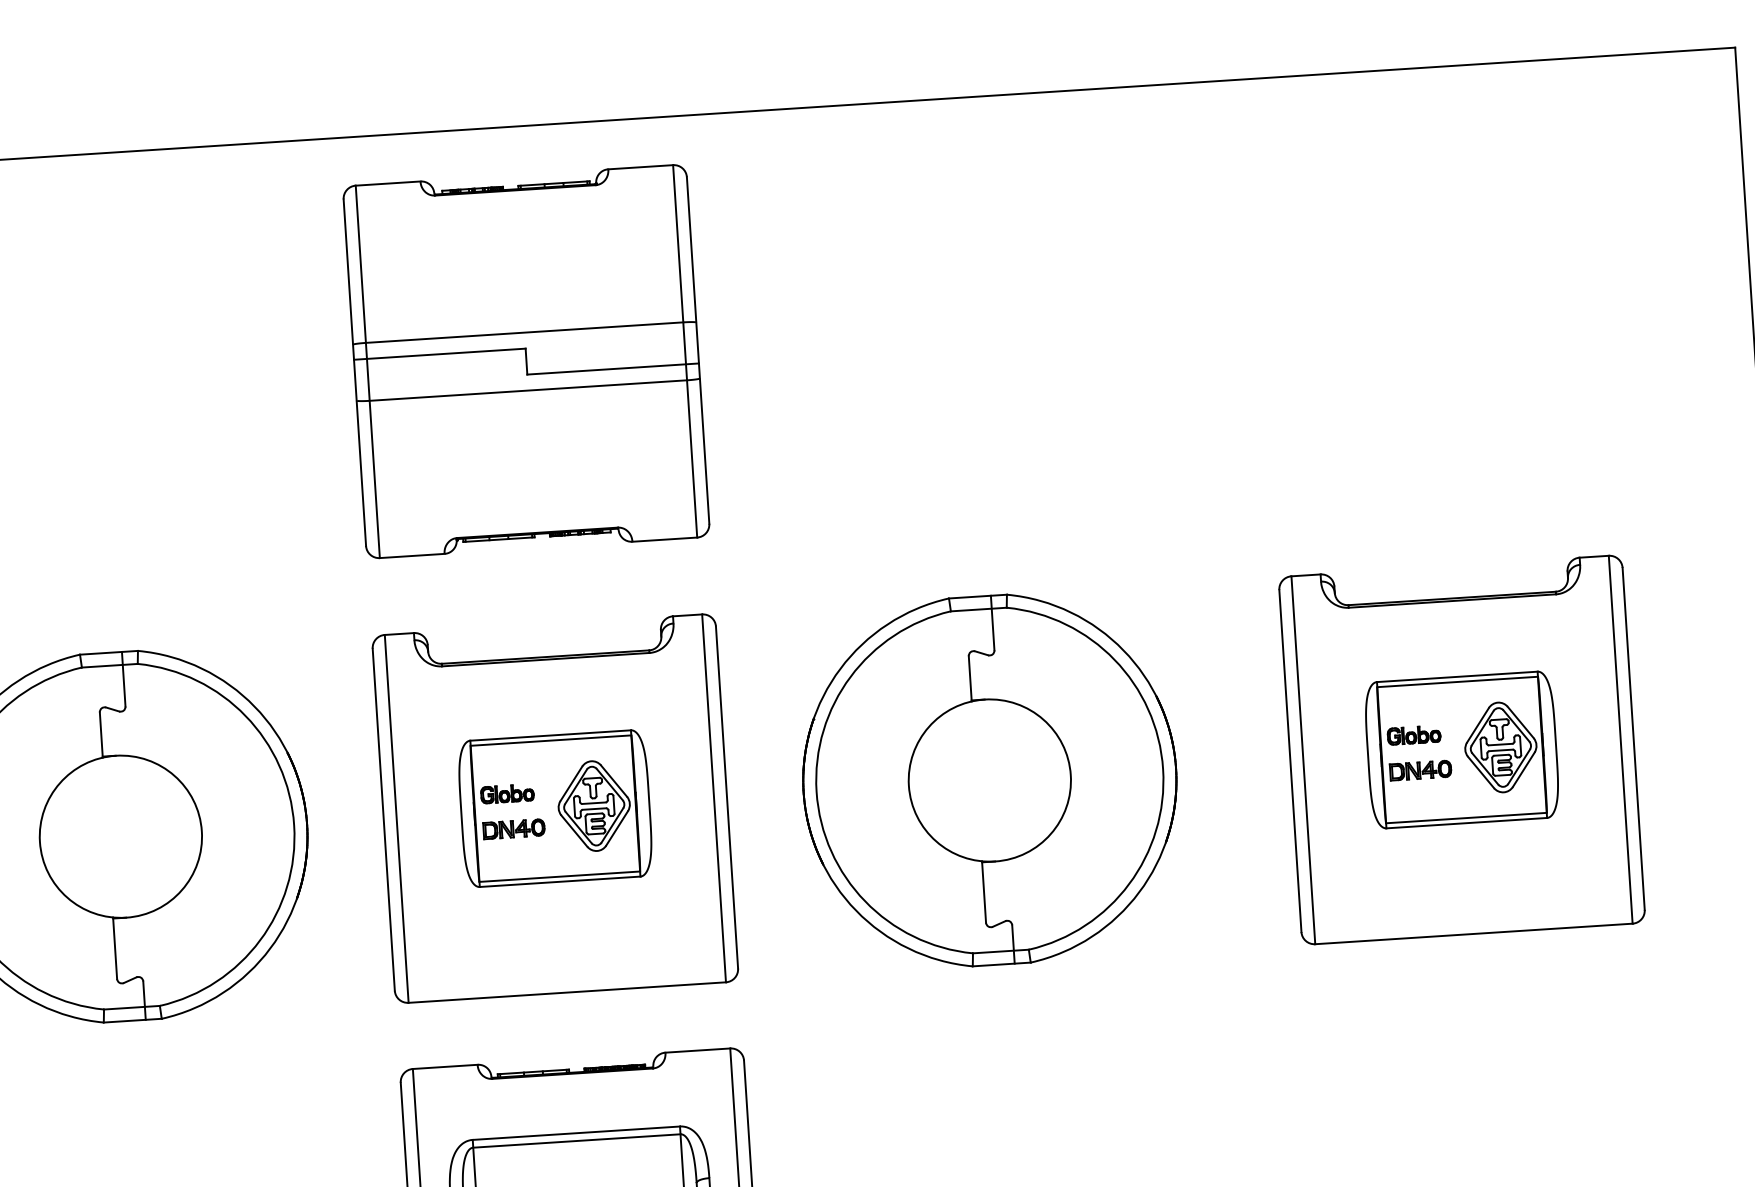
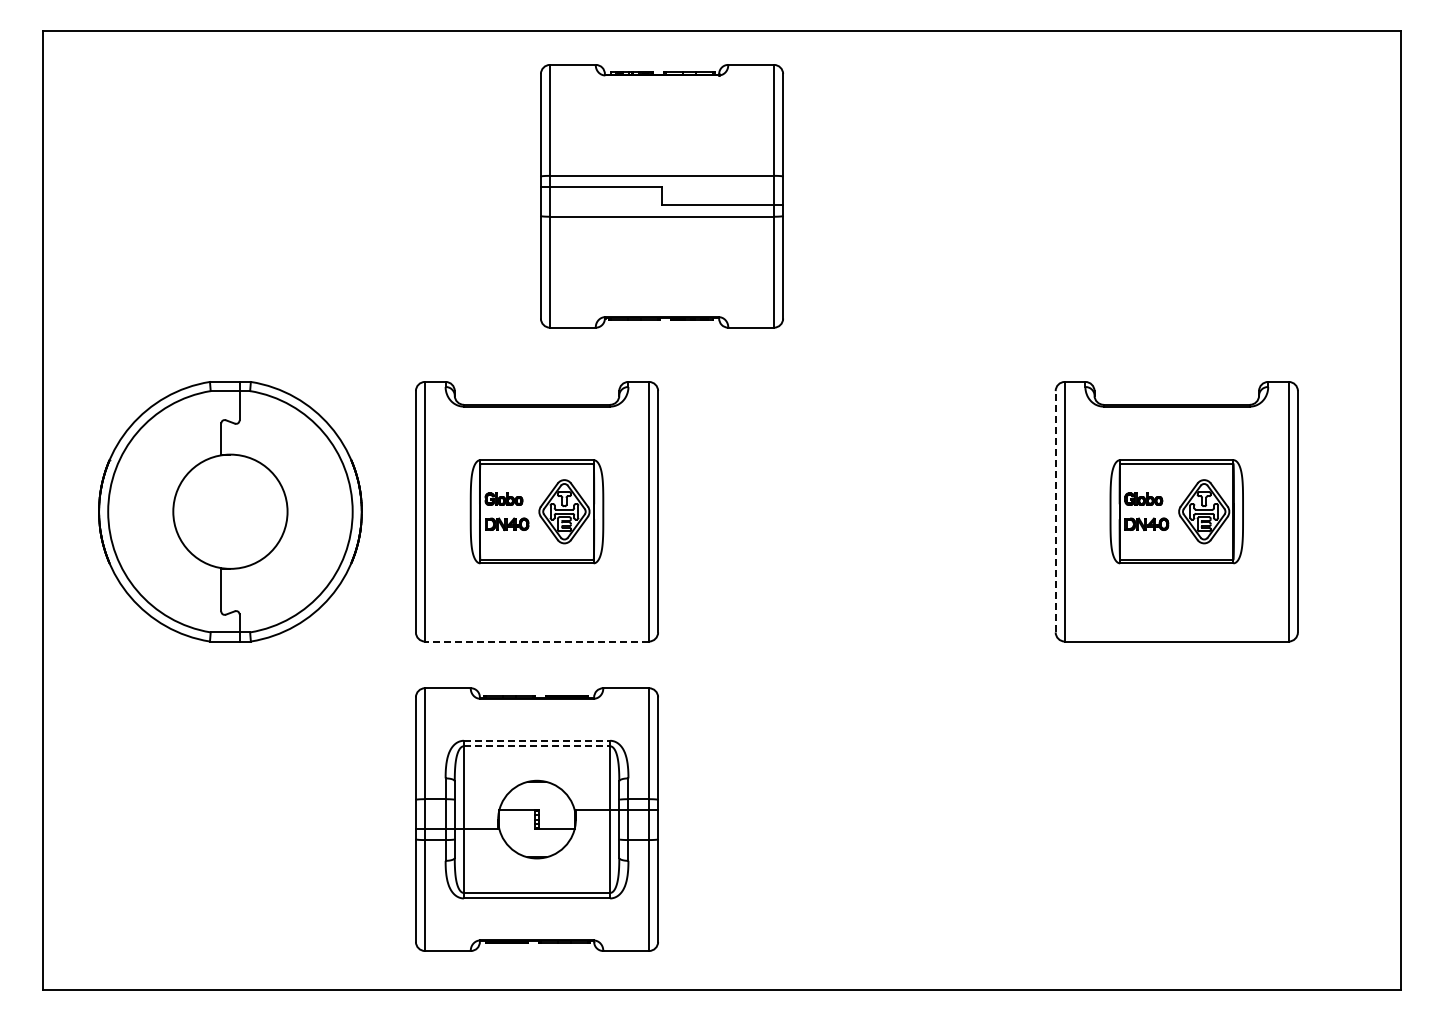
part: (525, 361) -> (661, 196), moved
line: (1290, 760) -> (1055, 511), solid -> dashed
part: (989, 780) -> (843, 511), removed
line: (567, 992) -> (537, 641), solid -> dashed
line: (577, 1132) -> (537, 740), solid -> dashed
line: (577, 1141) -> (537, 746), solid -> dashed

